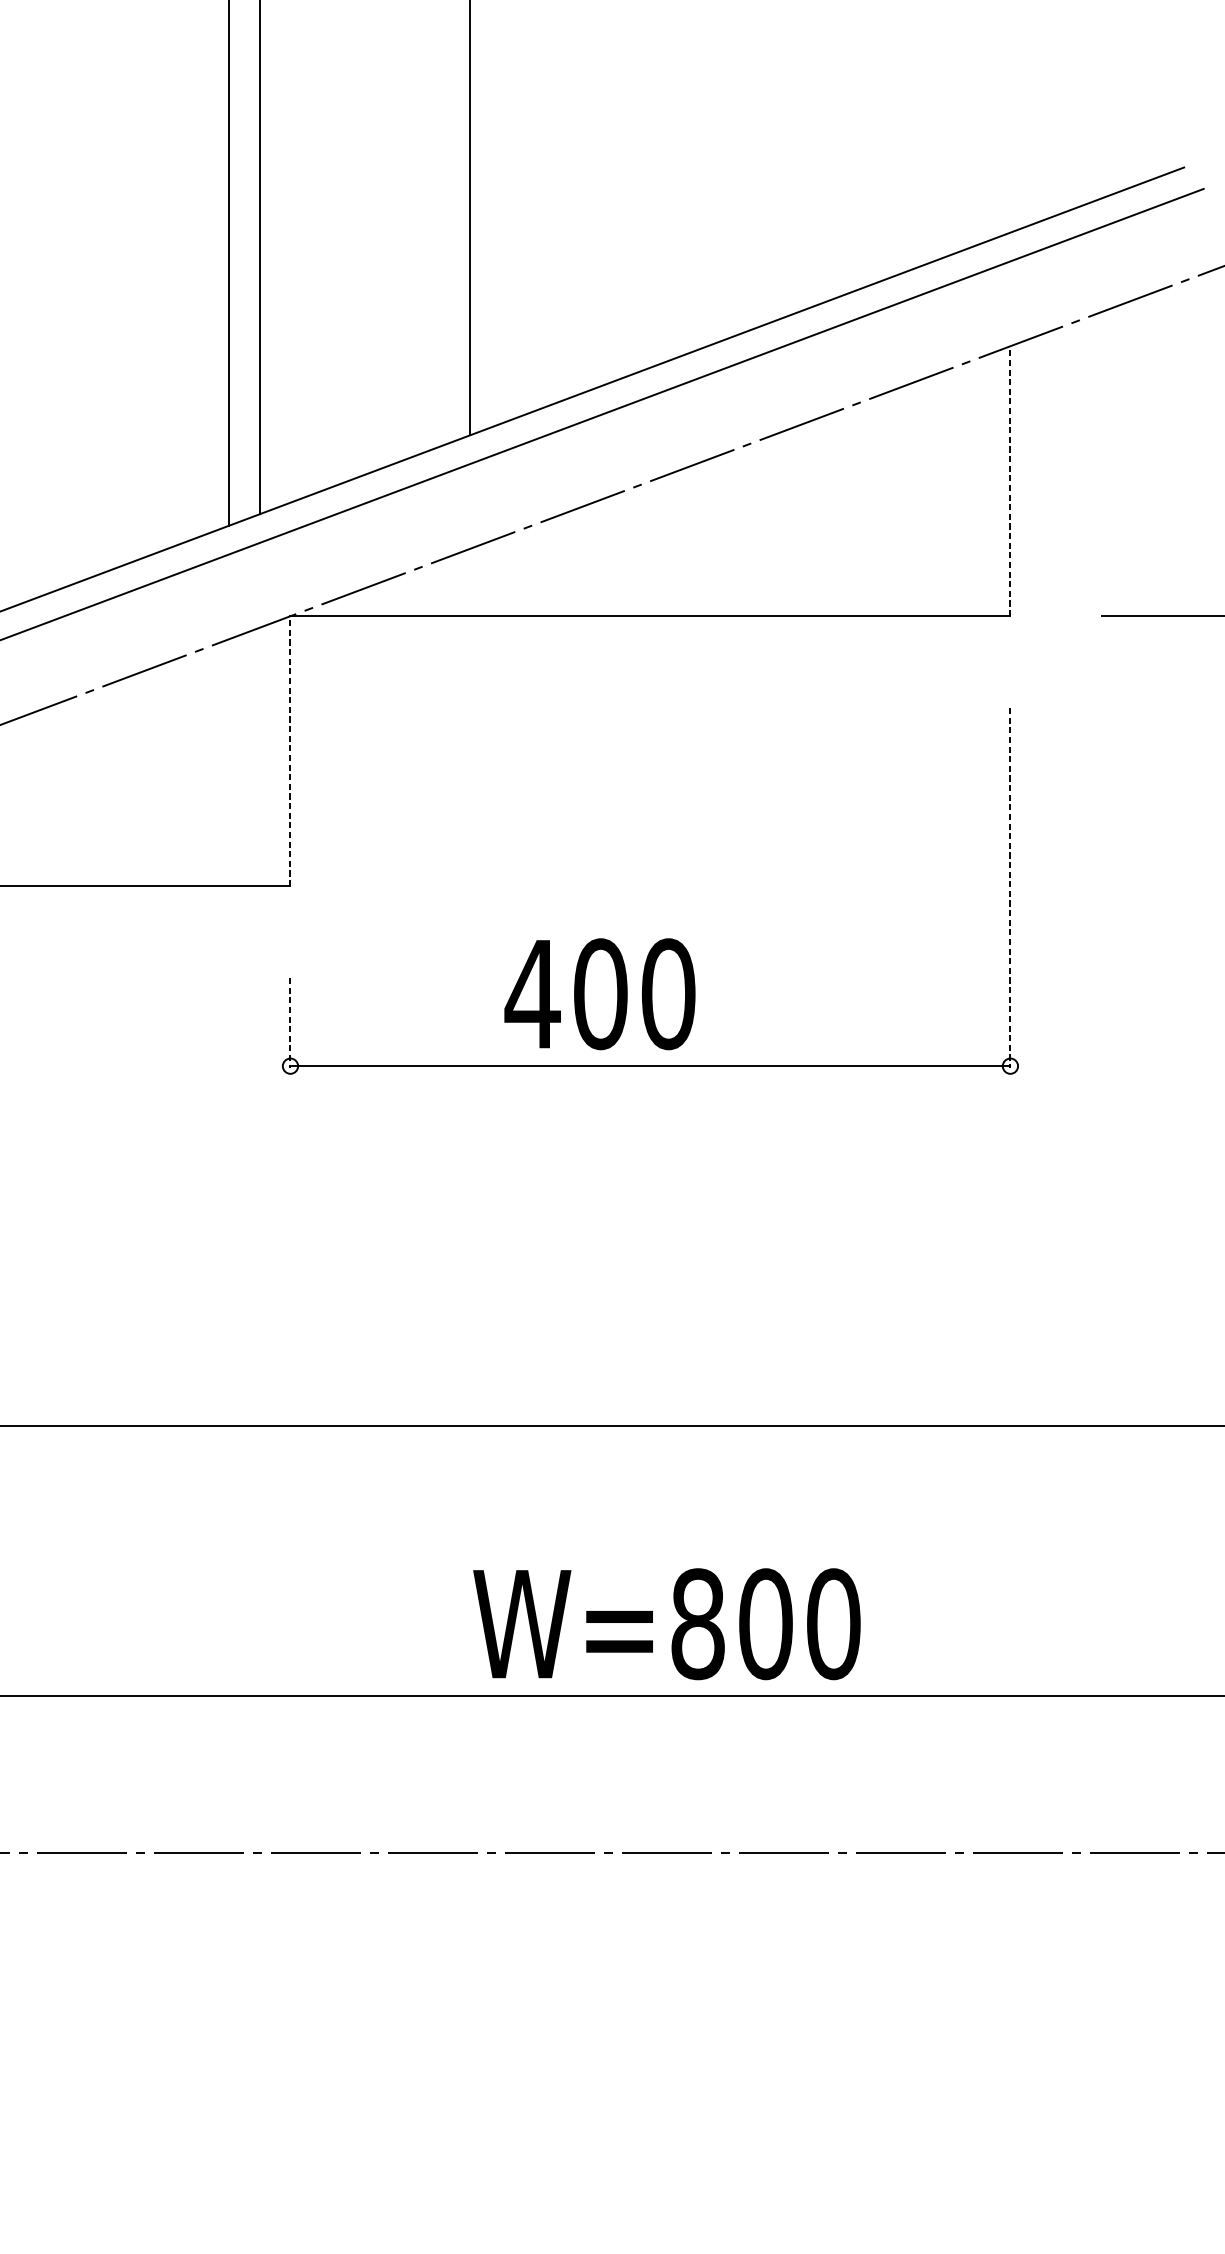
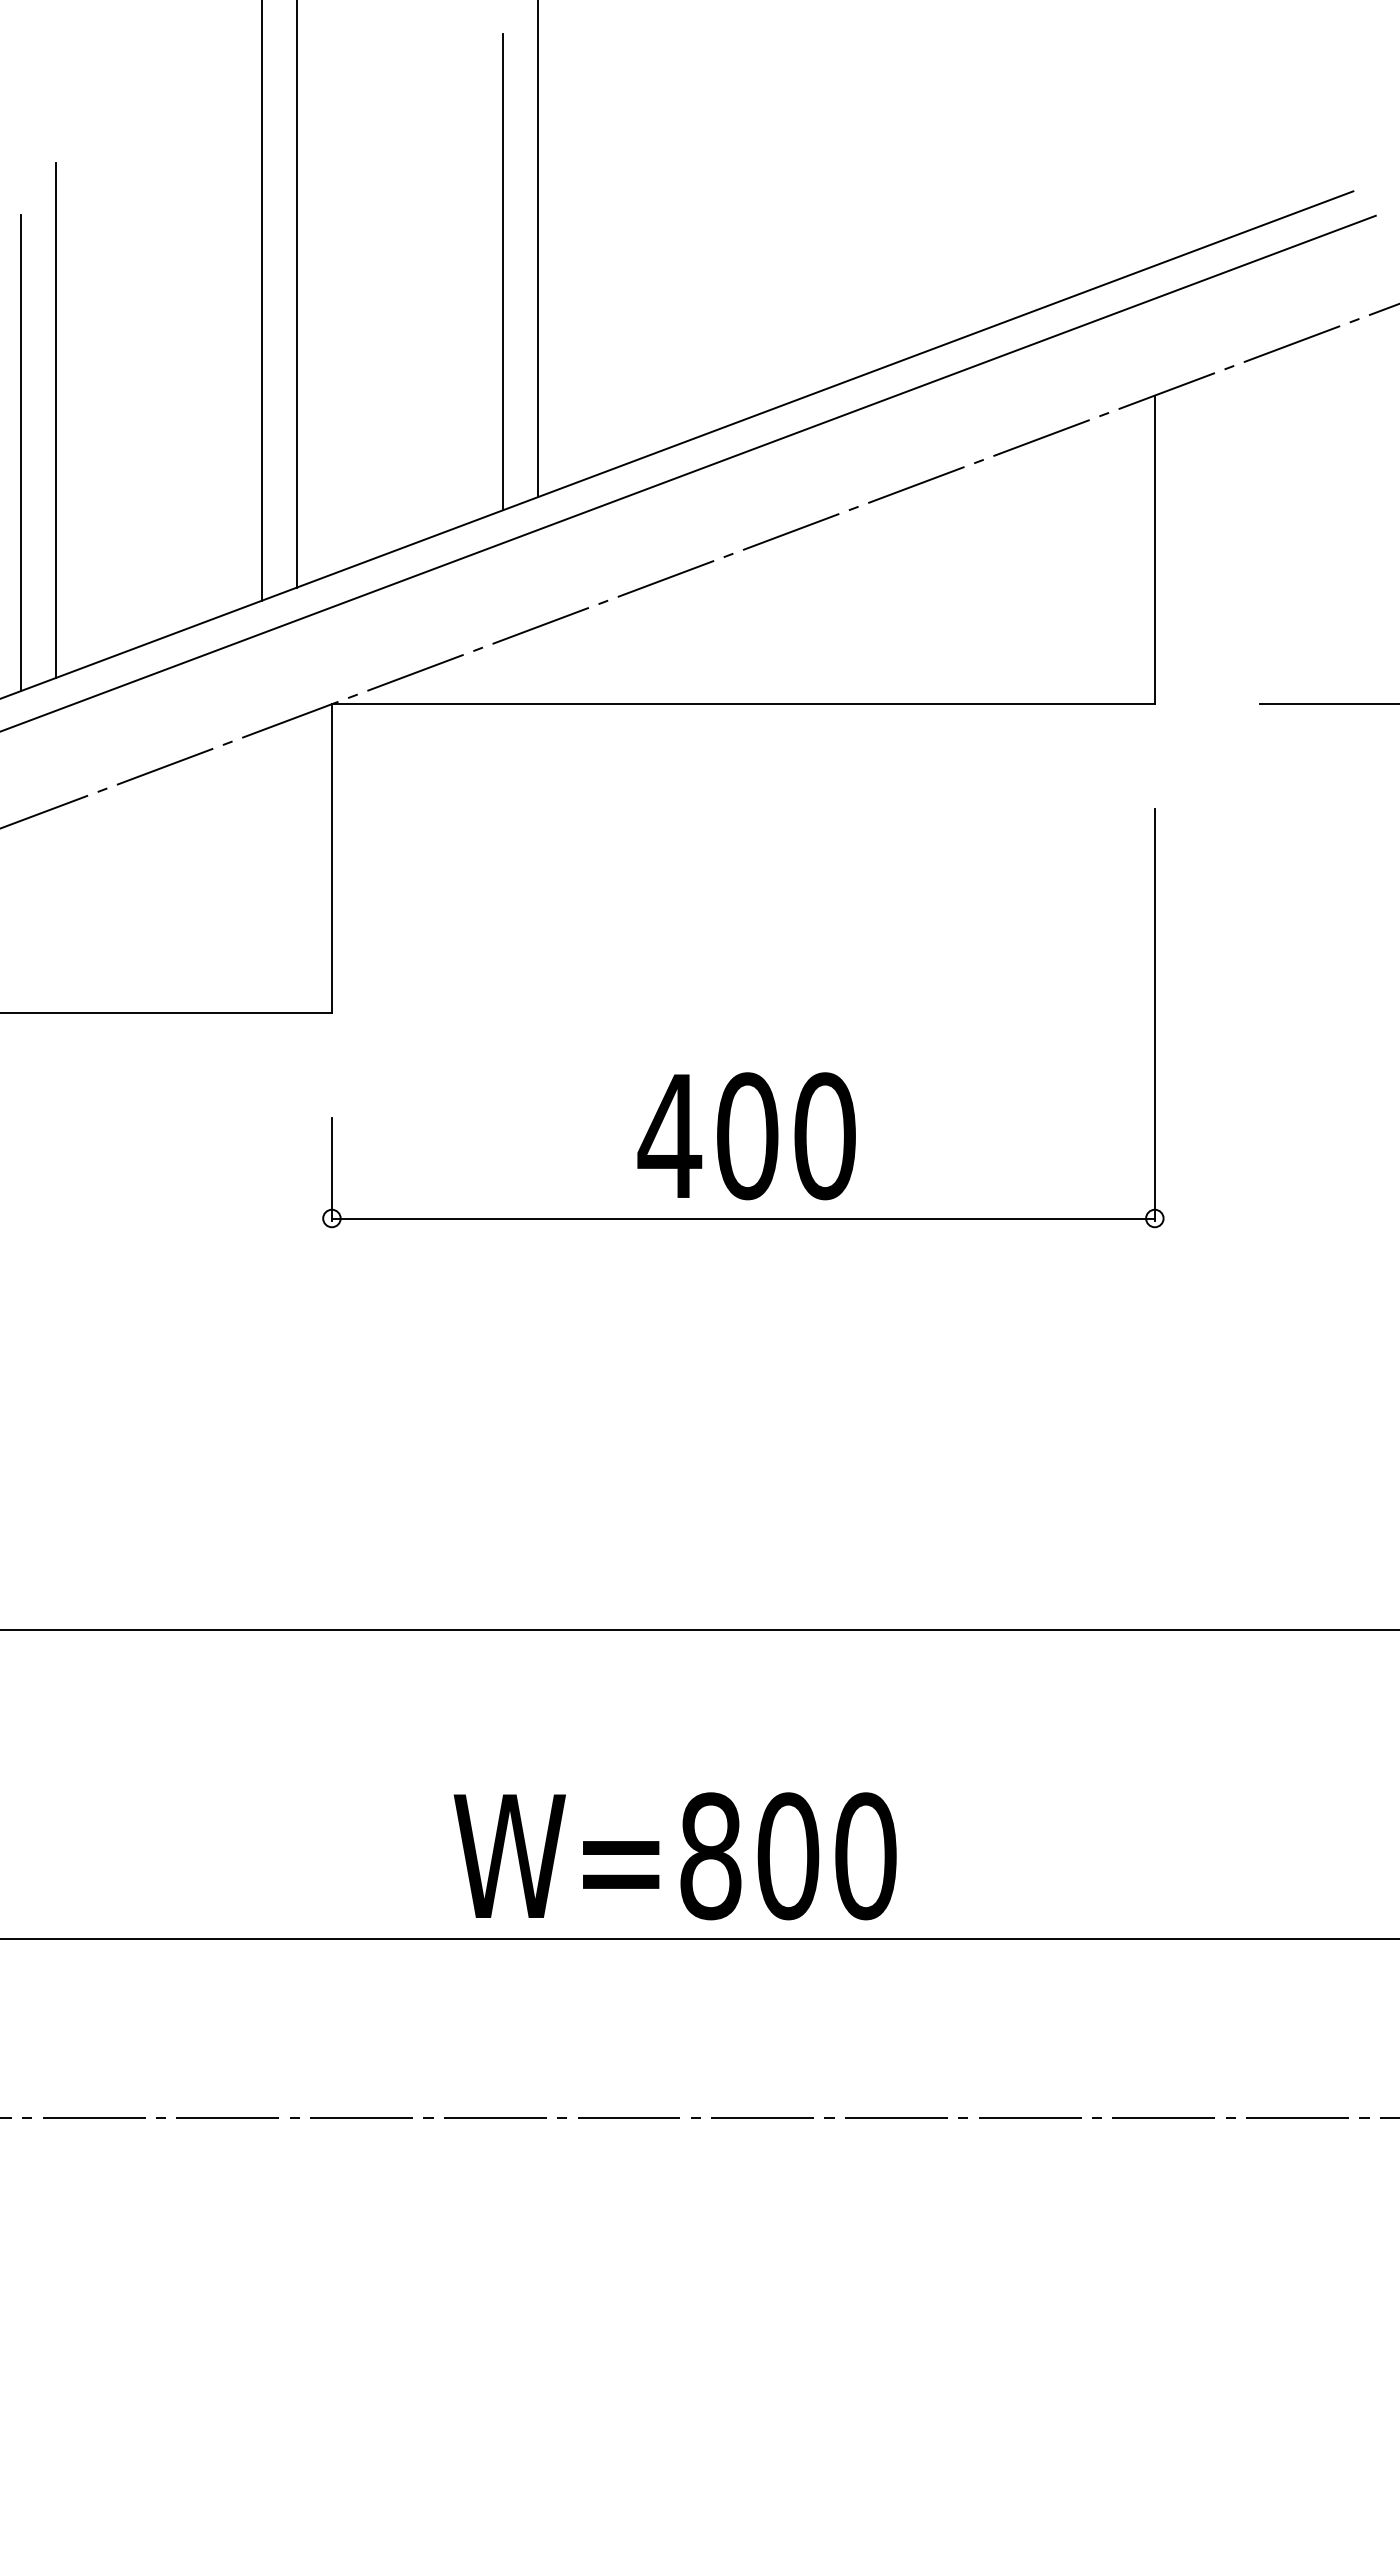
line: (439, 238) -> (502, 272), added
line: (49, 368) -> (56, 420), added
line: (18, 396) -> (21, 452), added
line: (1010, 480) -> (1154, 549), dashed -> solid
line: (290, 750) -> (331, 857), dashed -> solid
line: (1010, 887) -> (1154, 1014), dashed -> solid
text: (599, 994) -> (746, 1136), moved
line: (290, 1023) -> (331, 1169), dashed -> solid
text: (666, 1624) -> (674, 1856), moved

